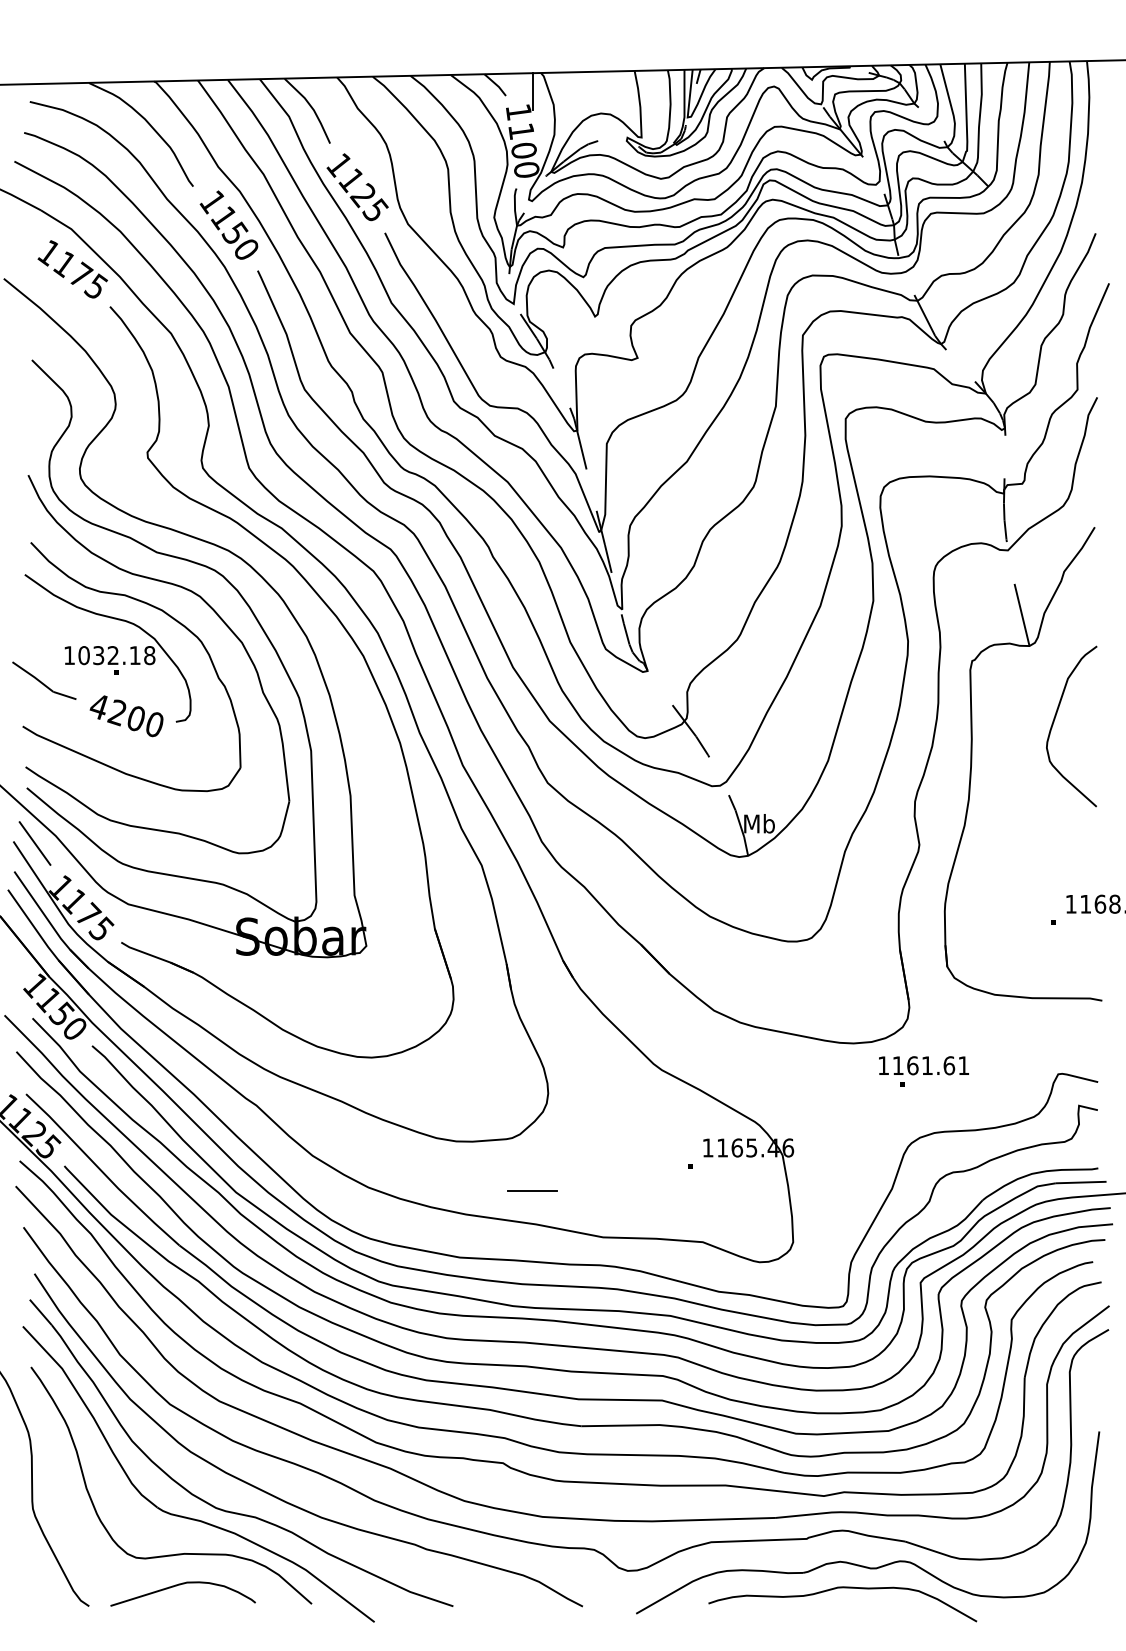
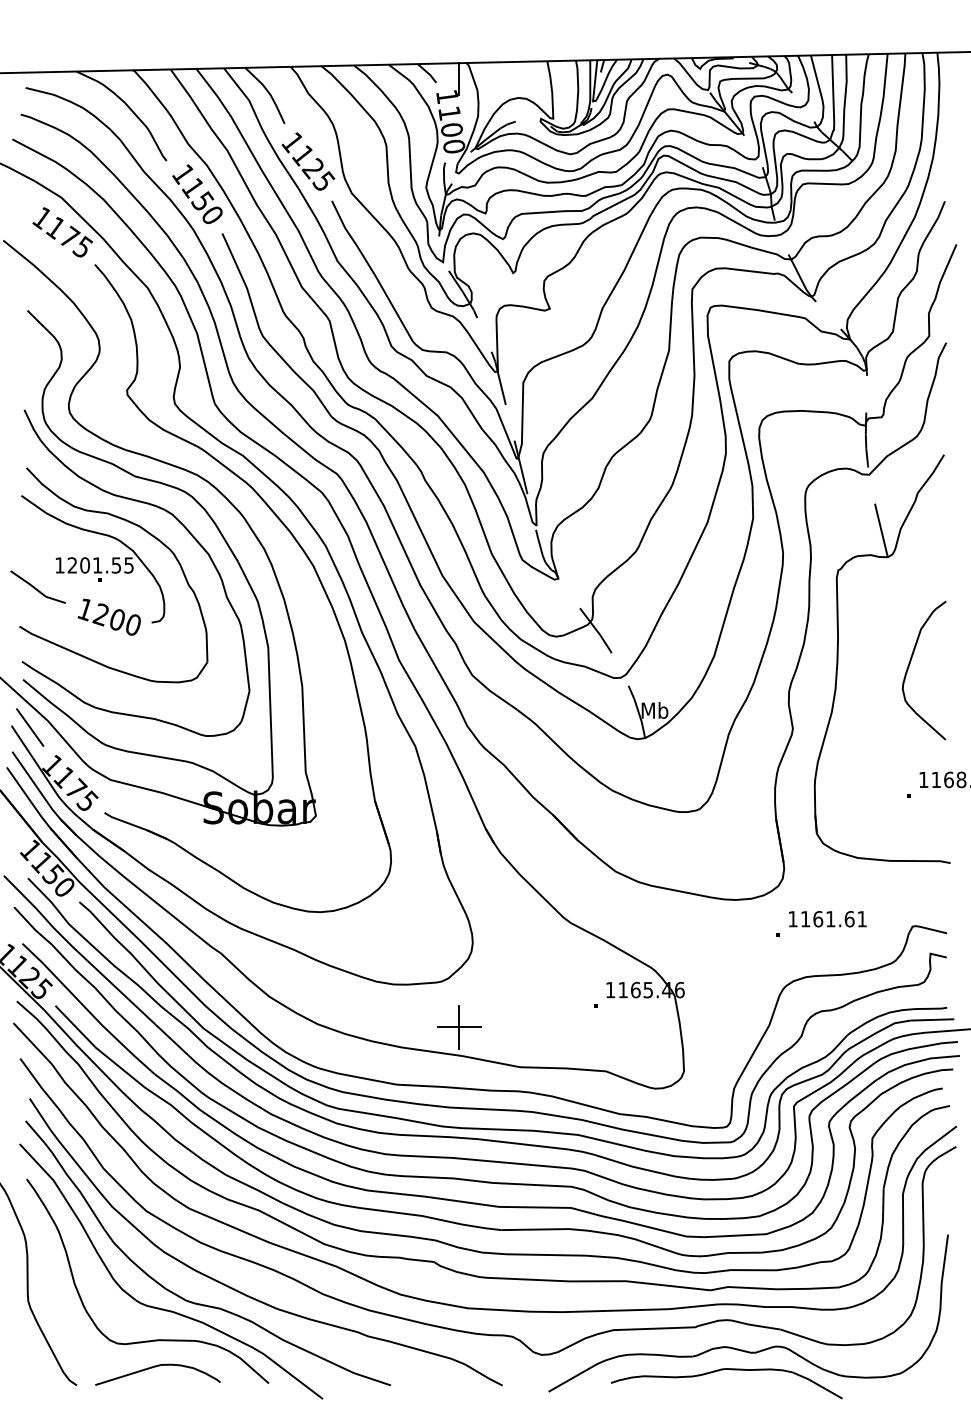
text: (116, 655) -> (100, 565), 1032.18 -> 1201.55
text: (98, 706) -> (84, 609), 4200 -> 1200
curve: (1055, 719) -> (910, 664), moved
text: (923, 1066) -> (827, 919), moved
line: (532, 1190) -> (459, 1026), added

